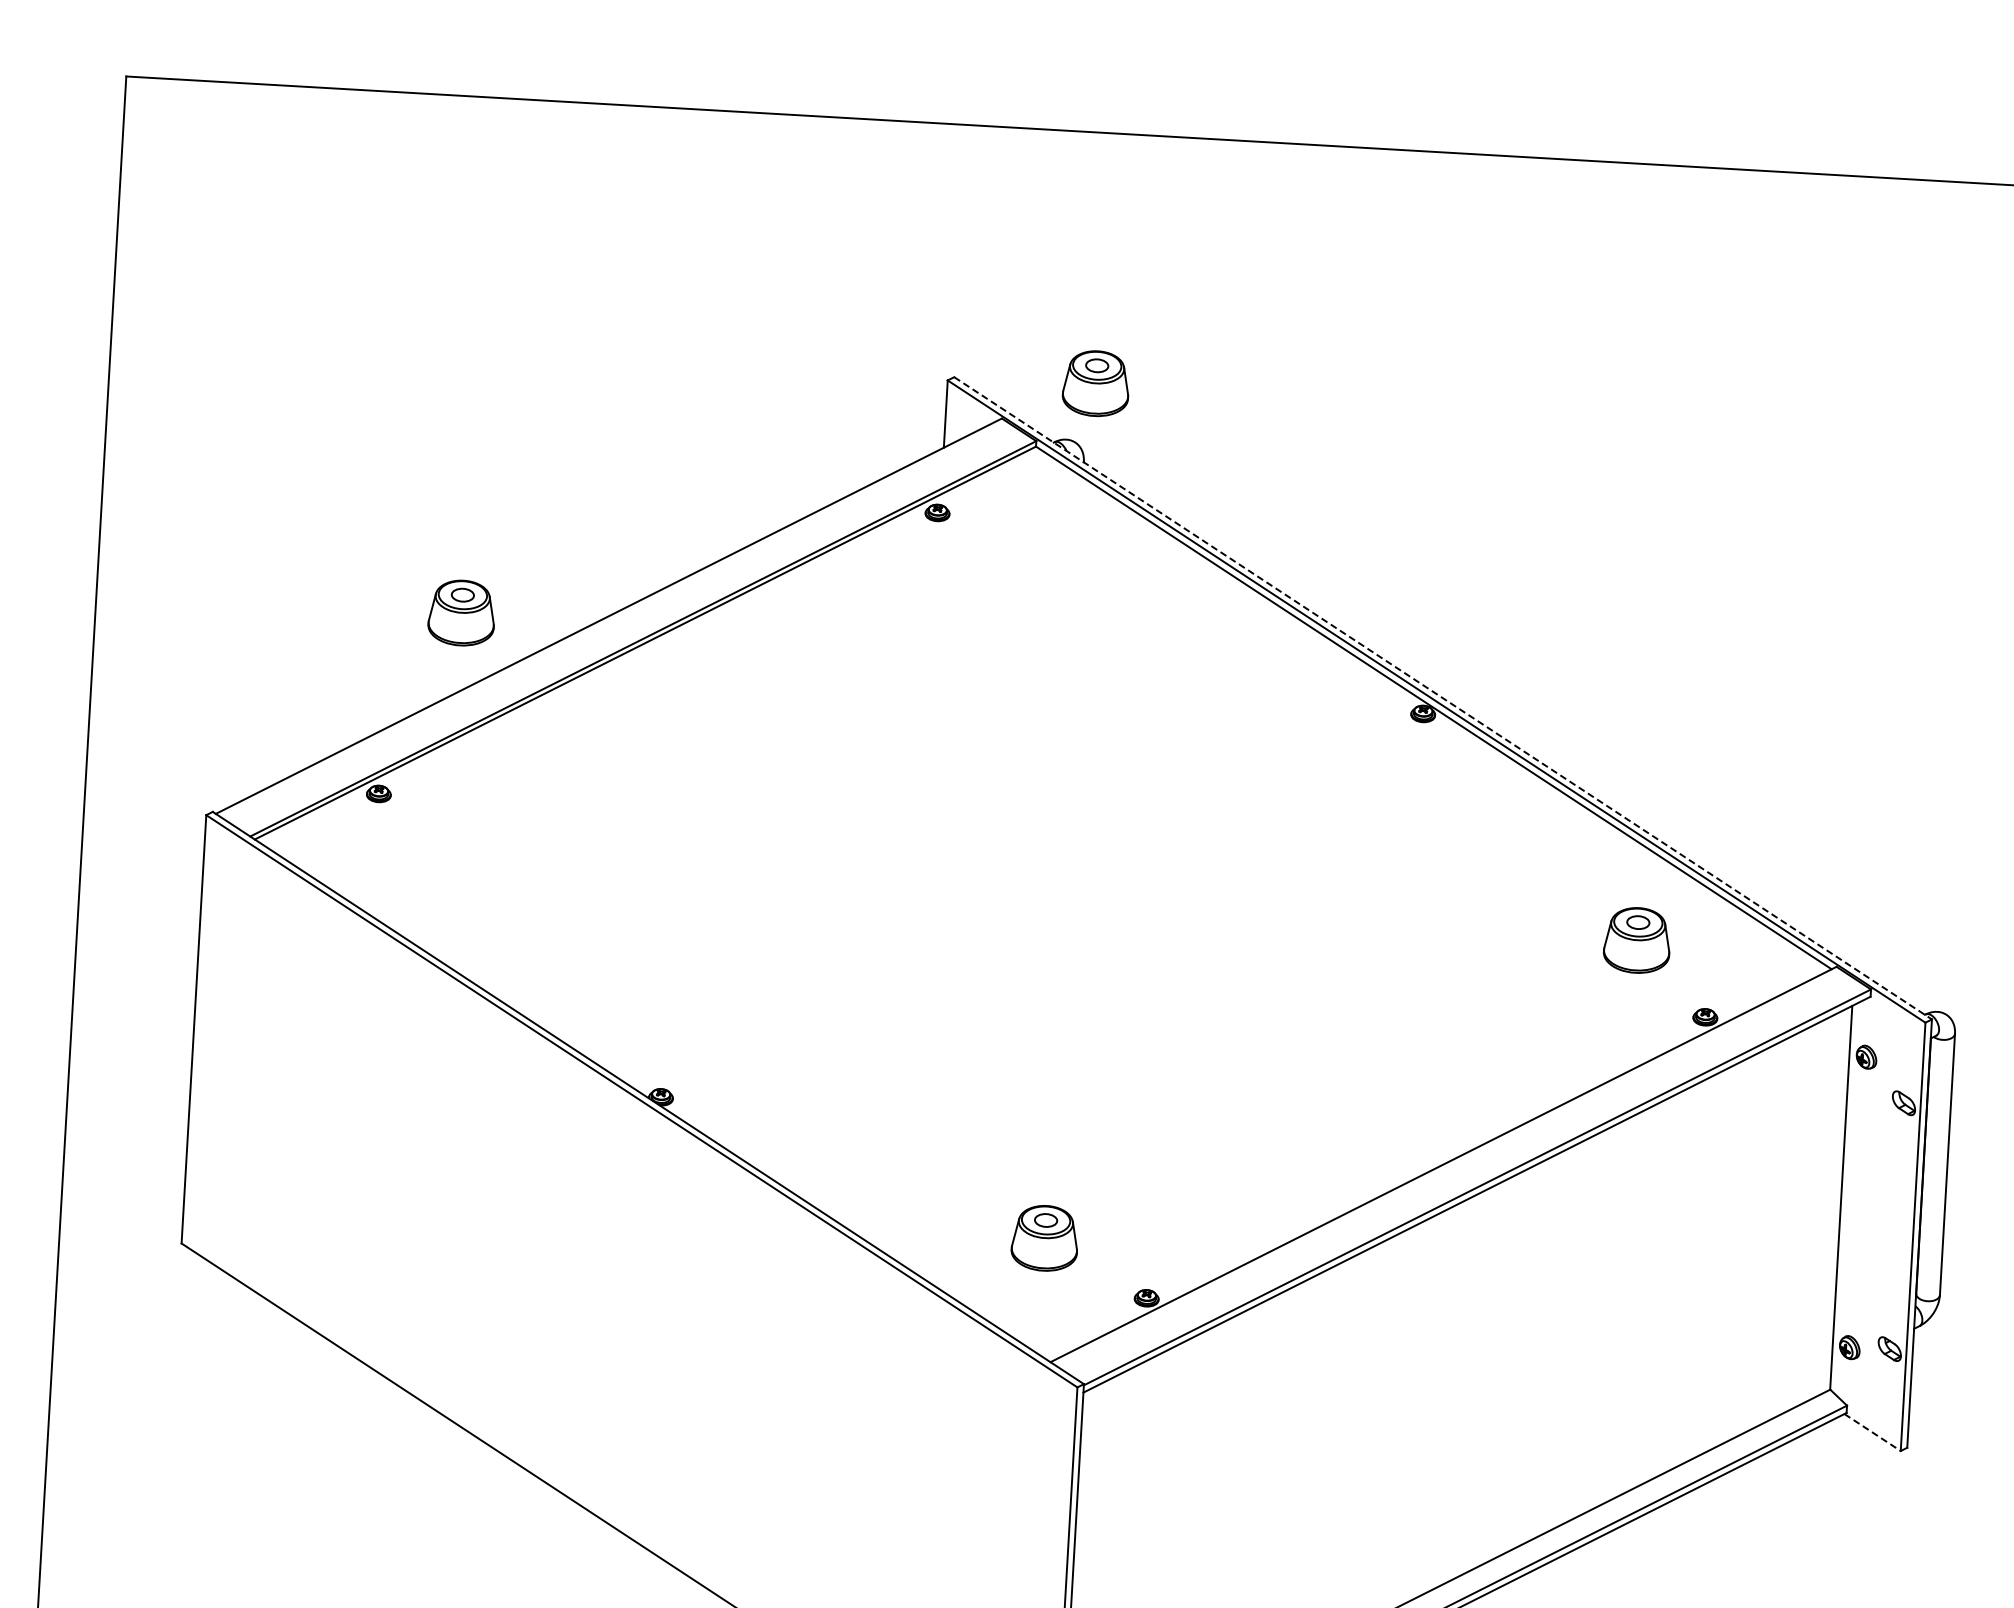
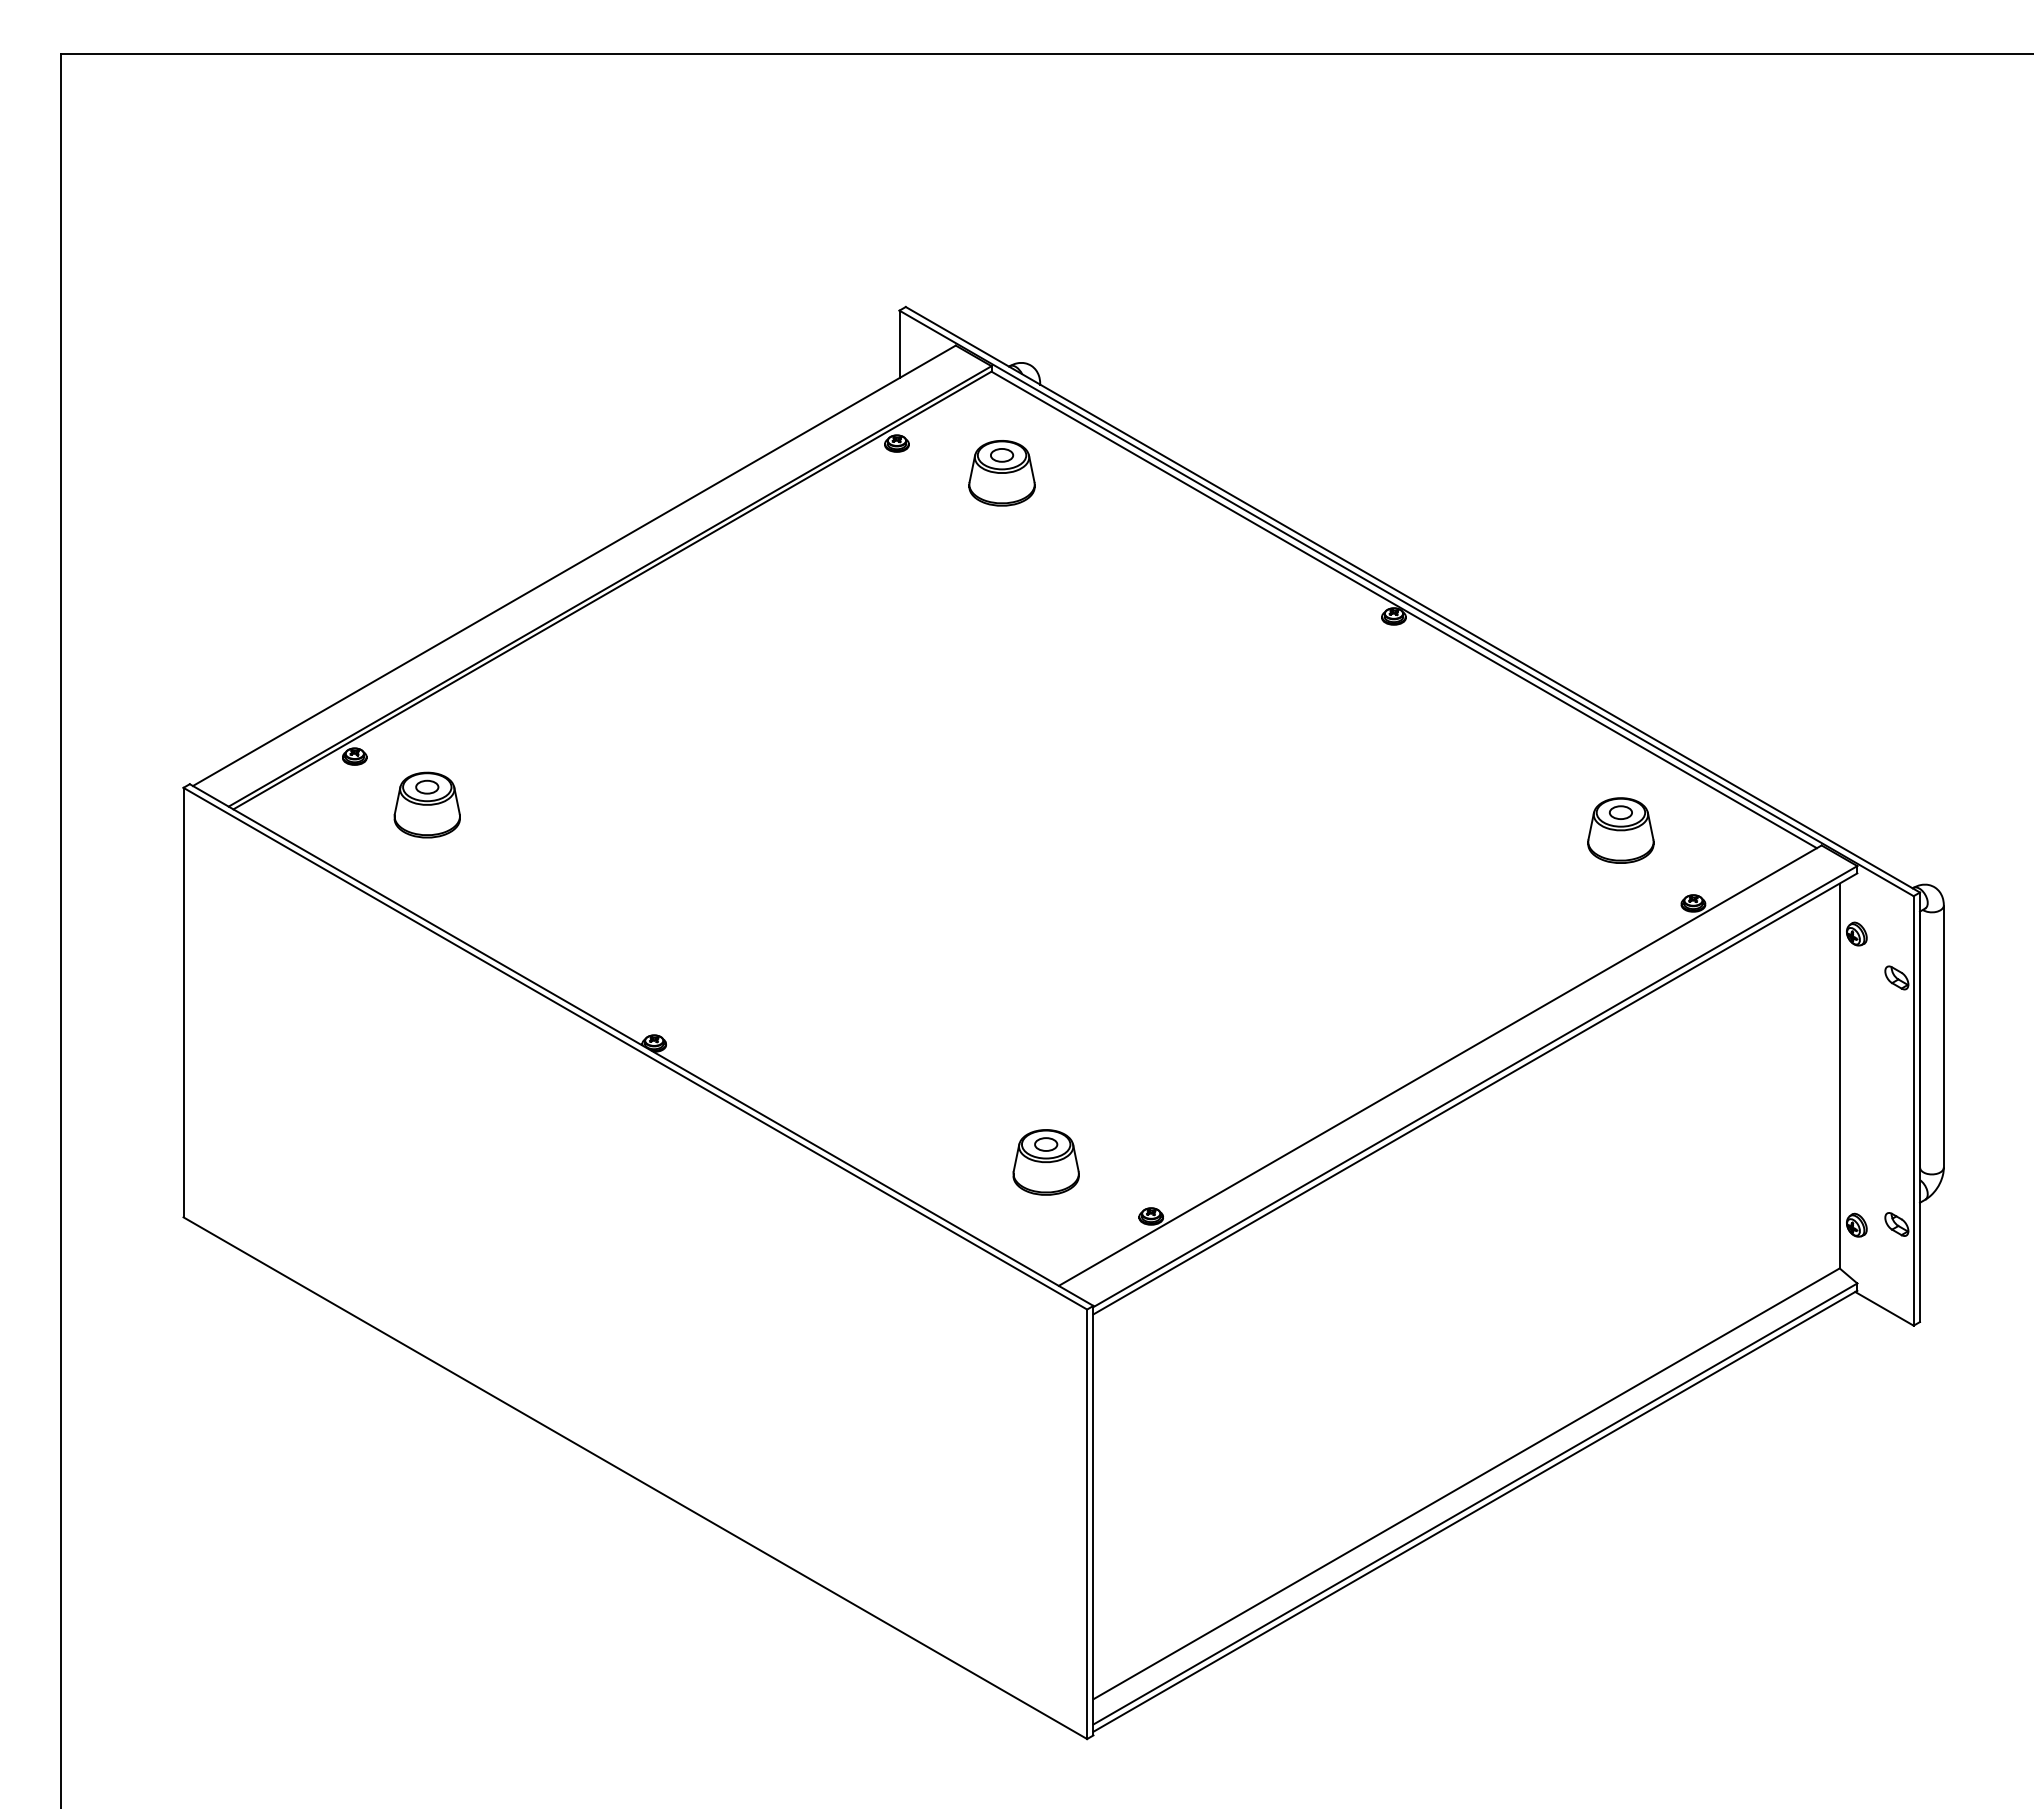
part: (1095, 383) -> (1001, 473), moved
part: (461, 612) -> (426, 804), moved
line: (1442, 698) -> (1412, 599), dashed -> solid
line: (1872, 1432) -> (1884, 1308), dashed -> solid

